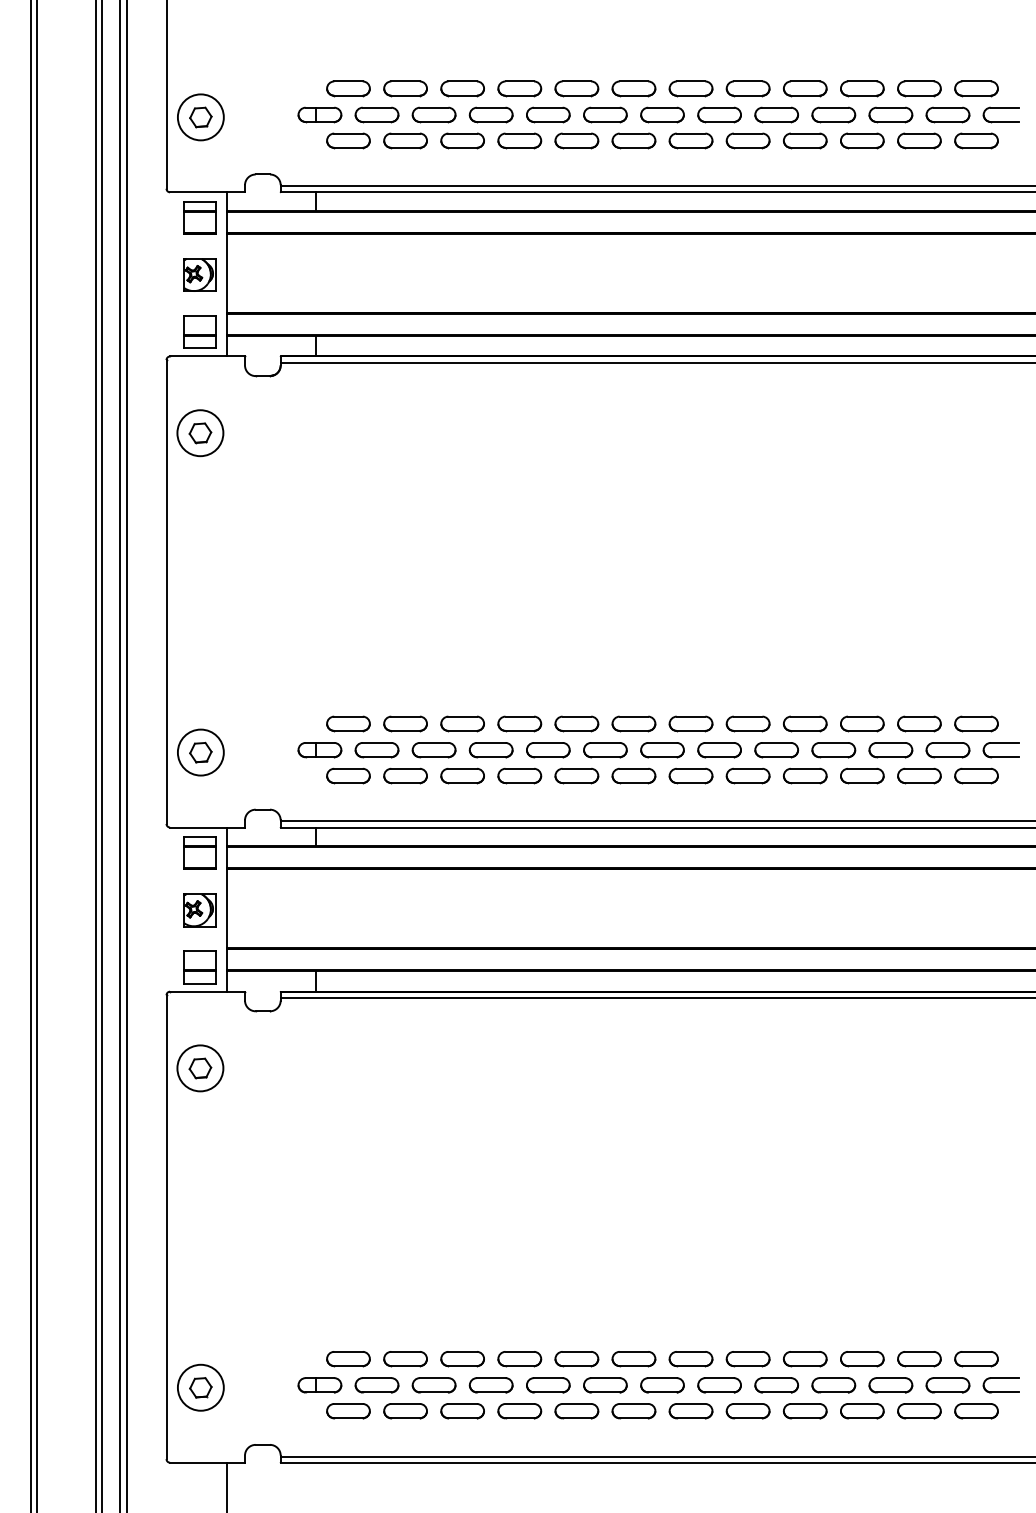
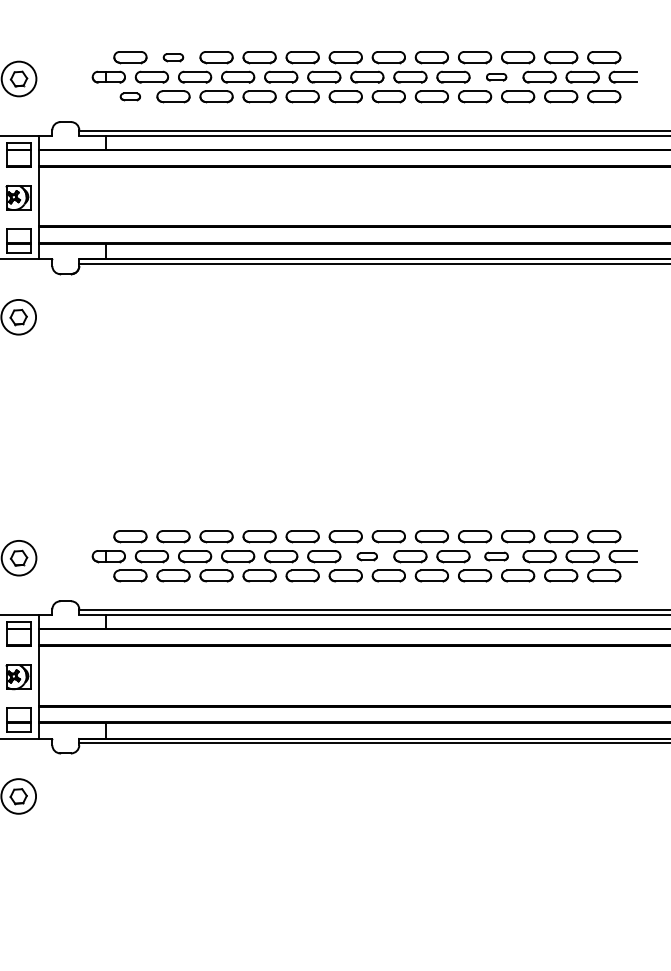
part: (405, 88) -> (173, 57), size x0.6
part: (833, 114) -> (496, 76), size x0.6
part: (348, 140) -> (130, 96), size x0.6
part: (662, 750) -> (367, 556), size x0.6
part: (833, 750) -> (496, 556), size x0.7

